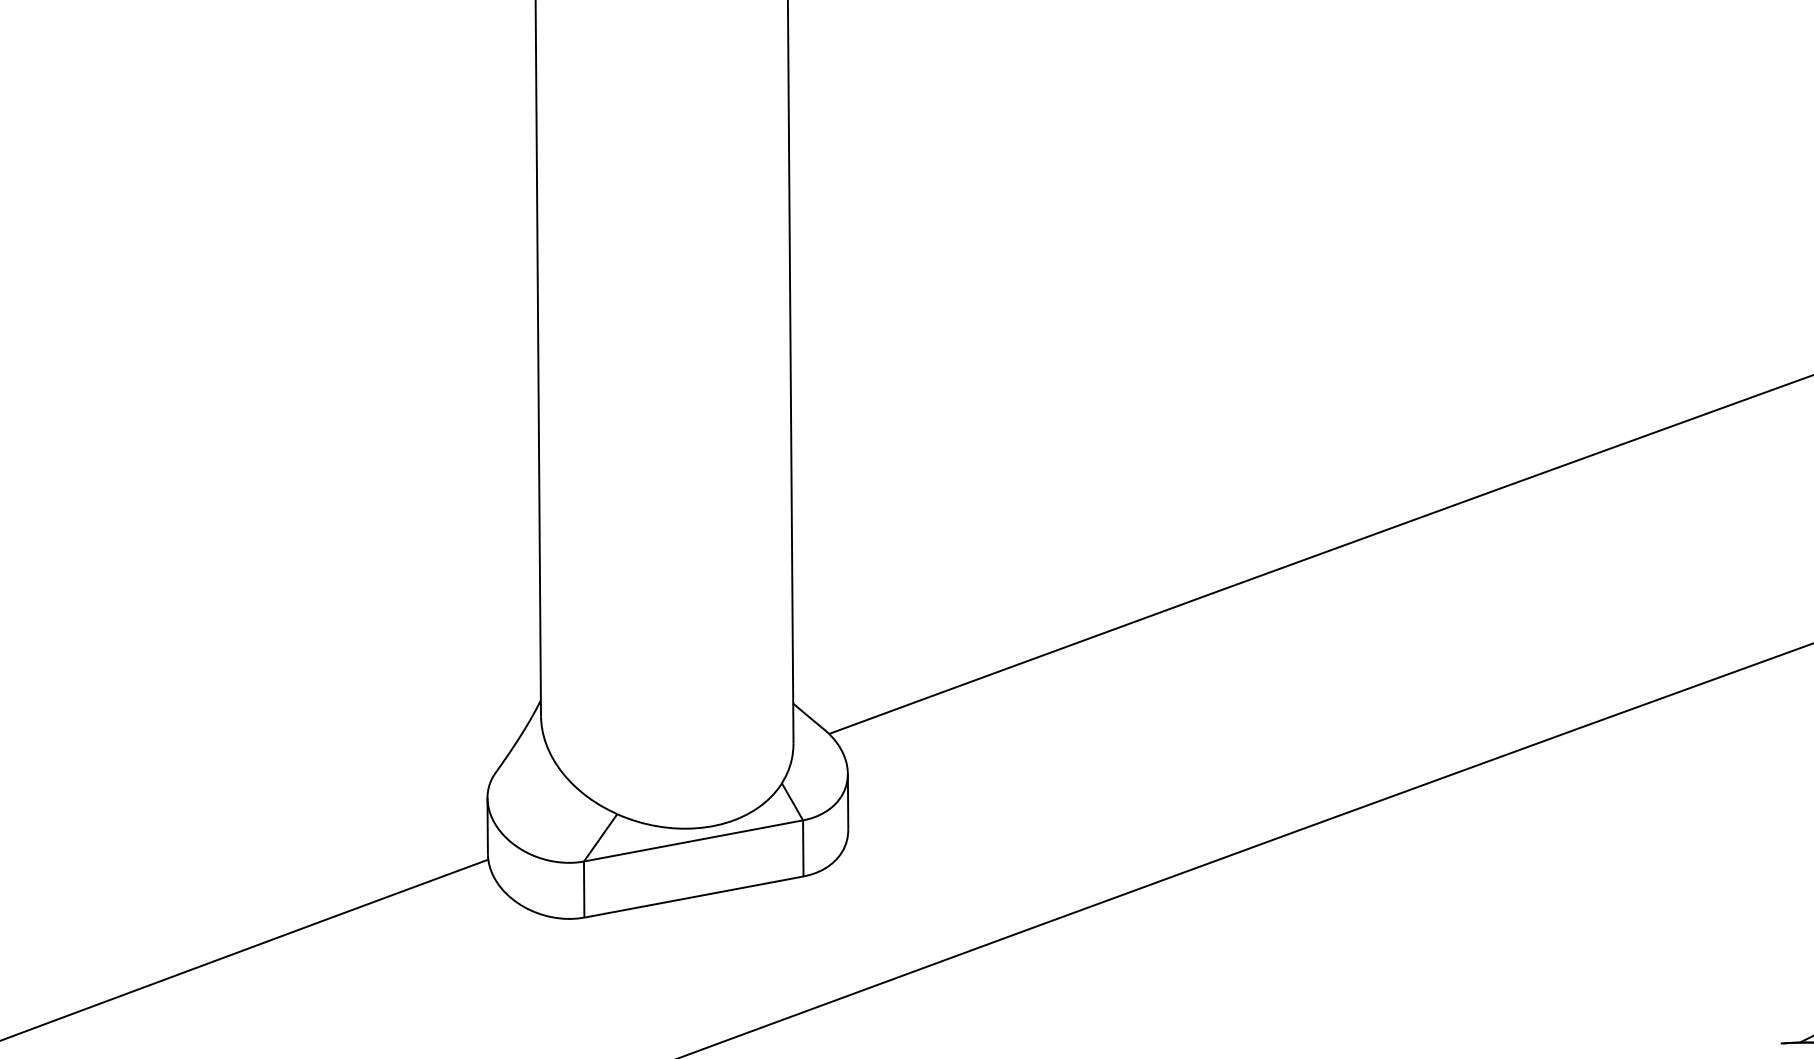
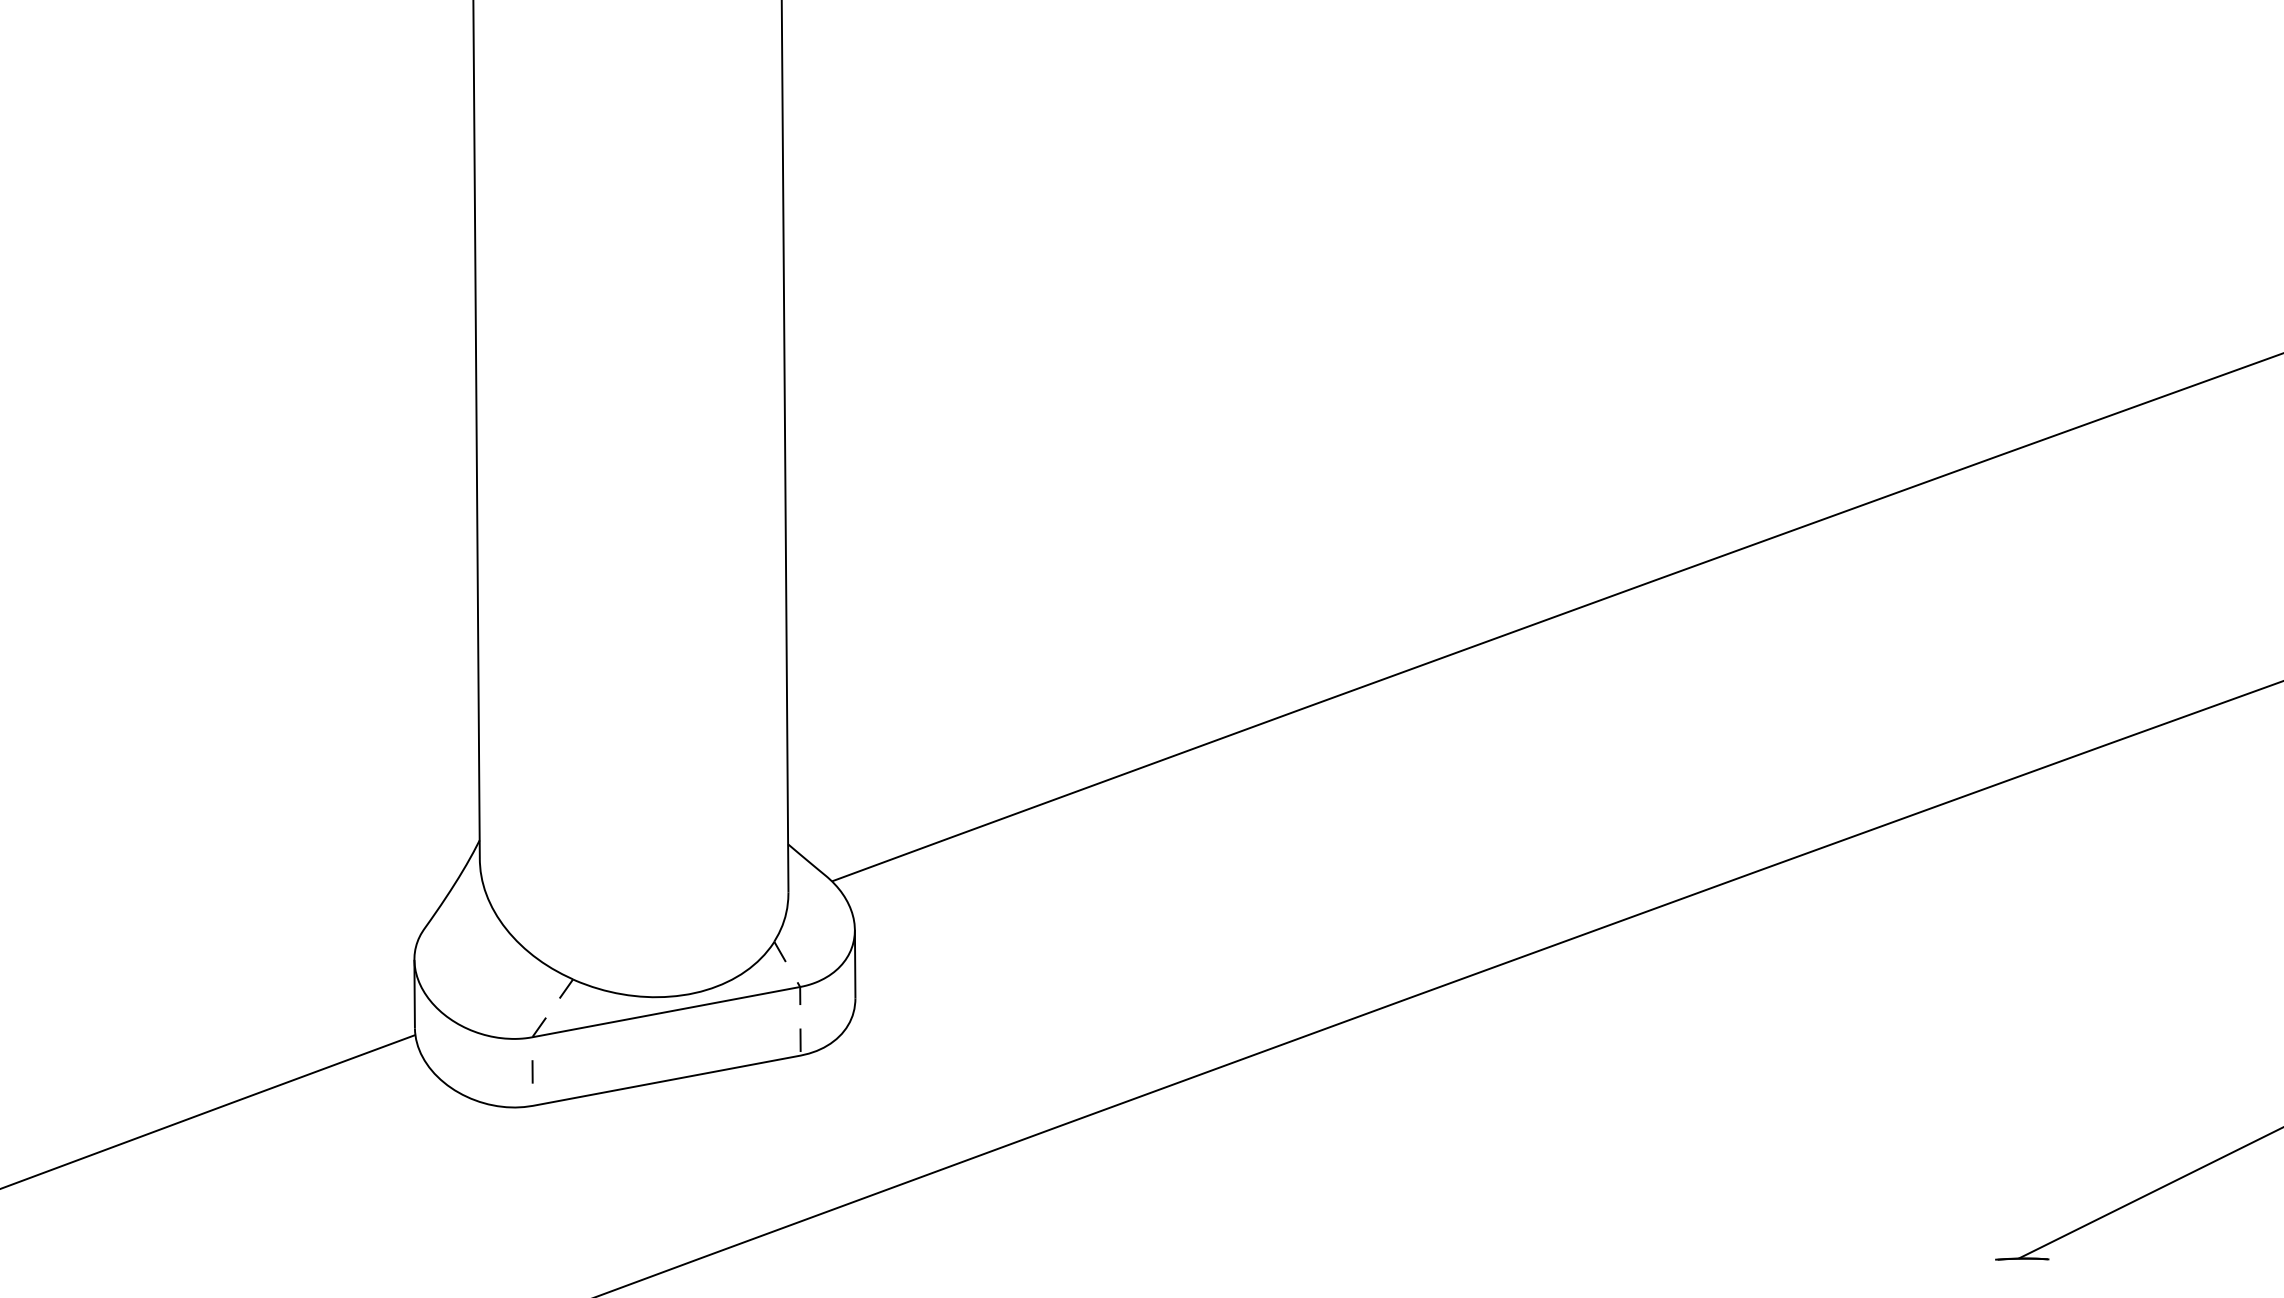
line: (803, 826) -> (800, 994), solid -> dashed
line: (584, 861) -> (532, 1037), solid -> dashed

